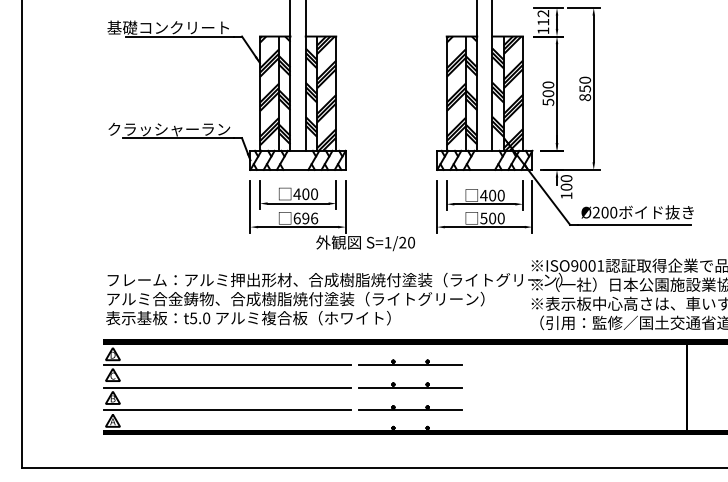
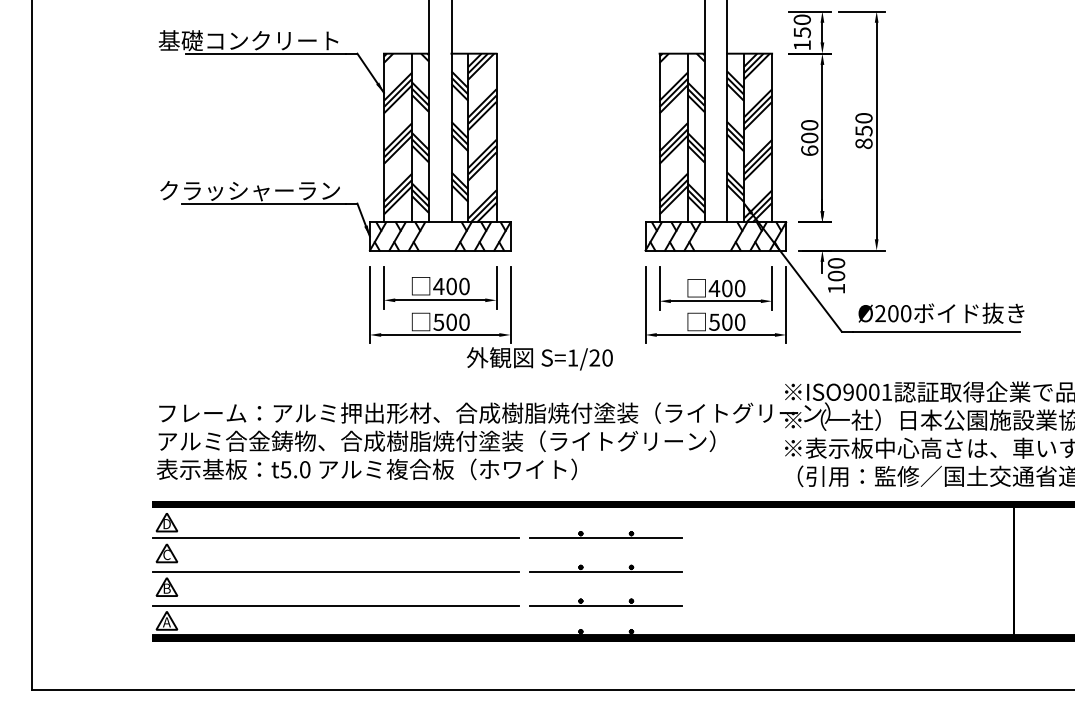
text: (543, 17) -> (802, 25), 112 -> 150
text: (548, 101) -> (809, 149), 500 -> 600
text: (305, 218) -> (451, 322), 696 -> 500

